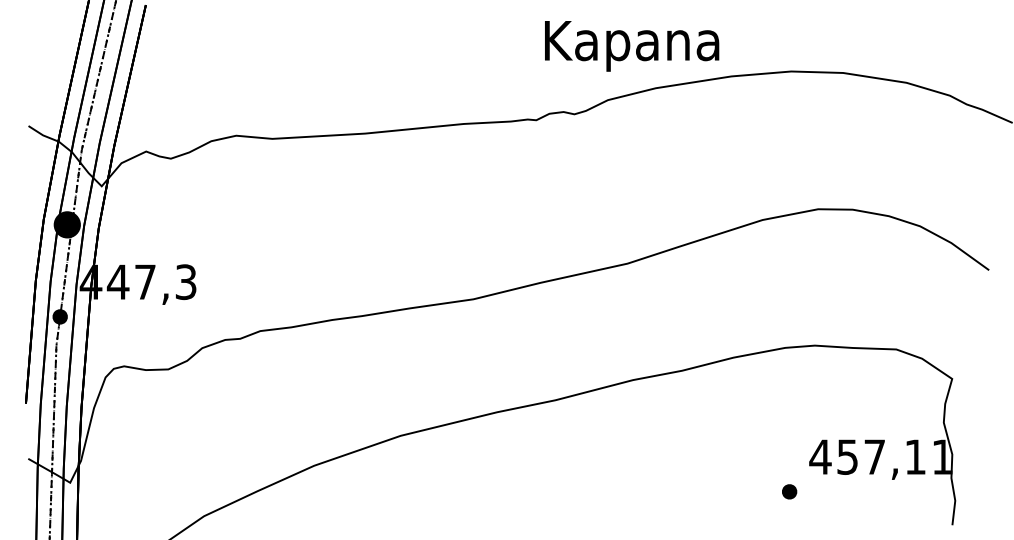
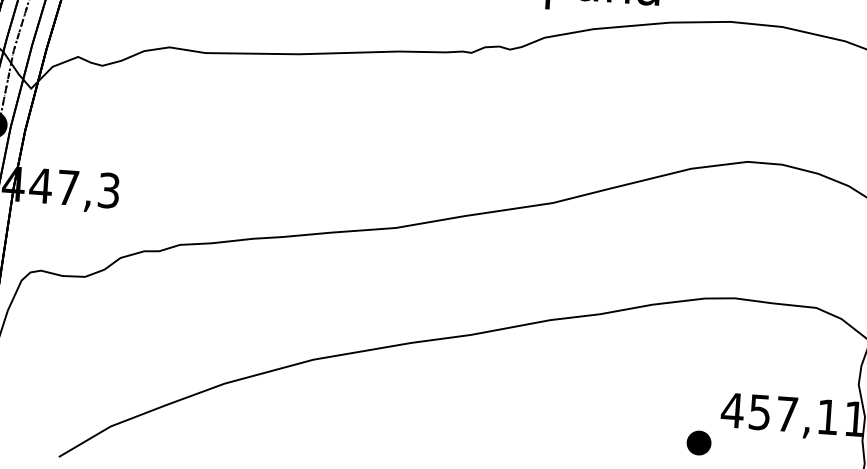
part: (789, 491) -> (699, 442), size x1.6

